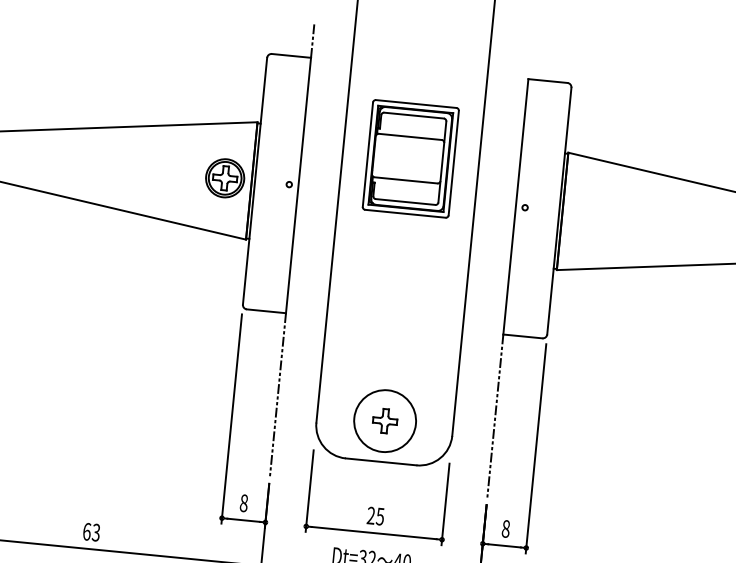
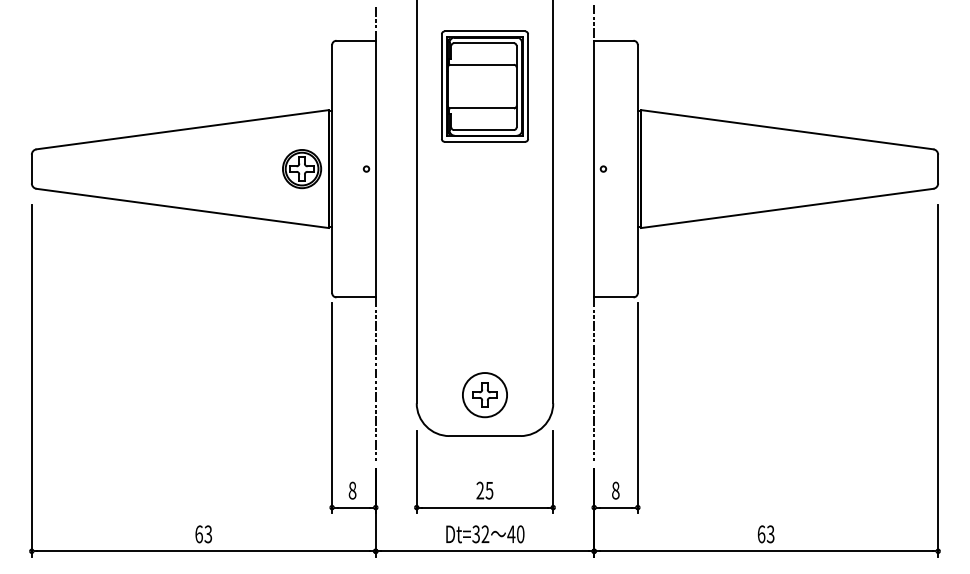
line: (530, 59) -> (594, 21), added
part: (410, 158) -> (484, 86), moved
circle: (384, 421) -> (484, 395), size x0.71

